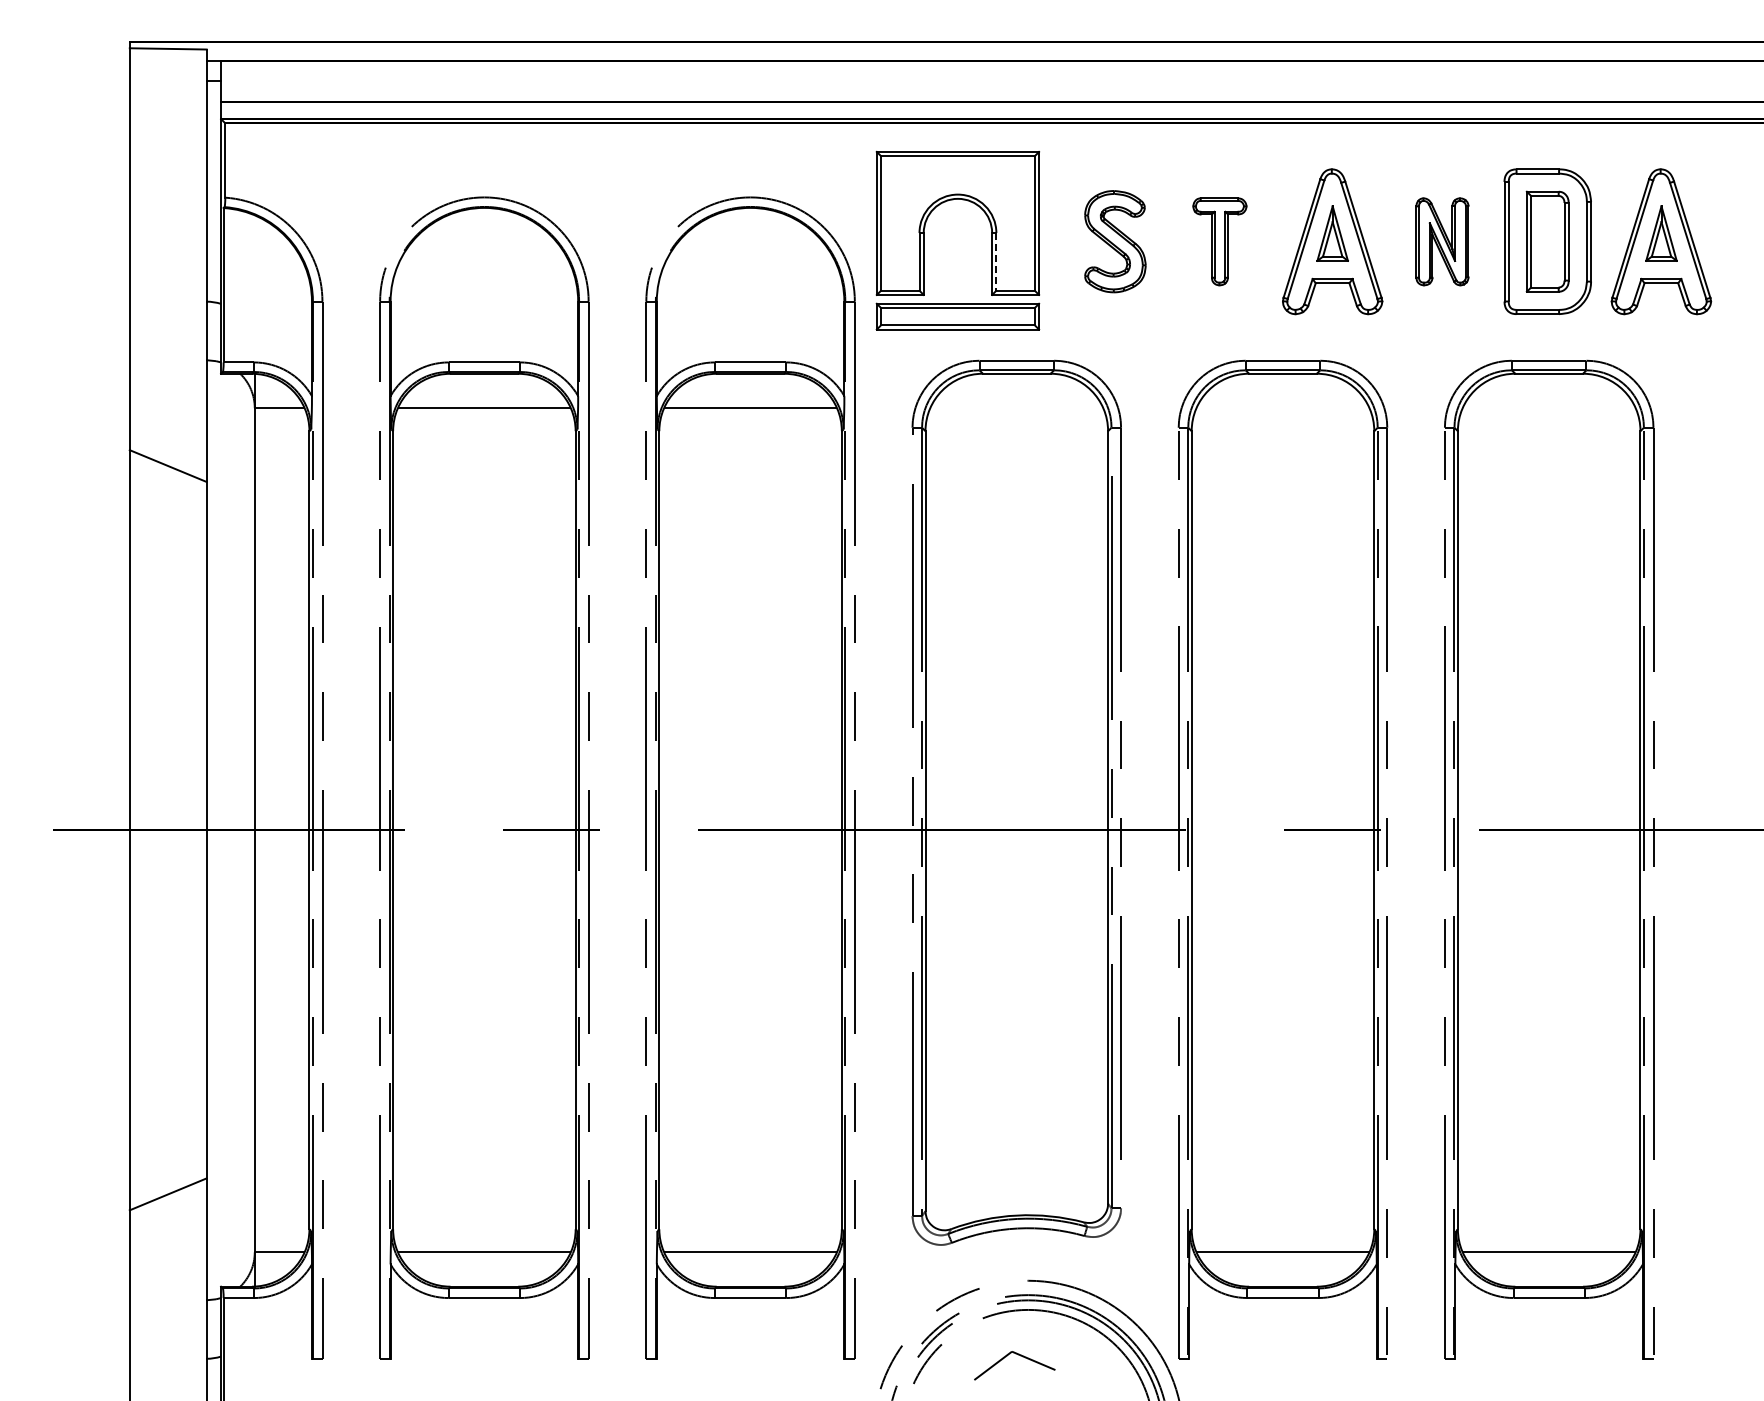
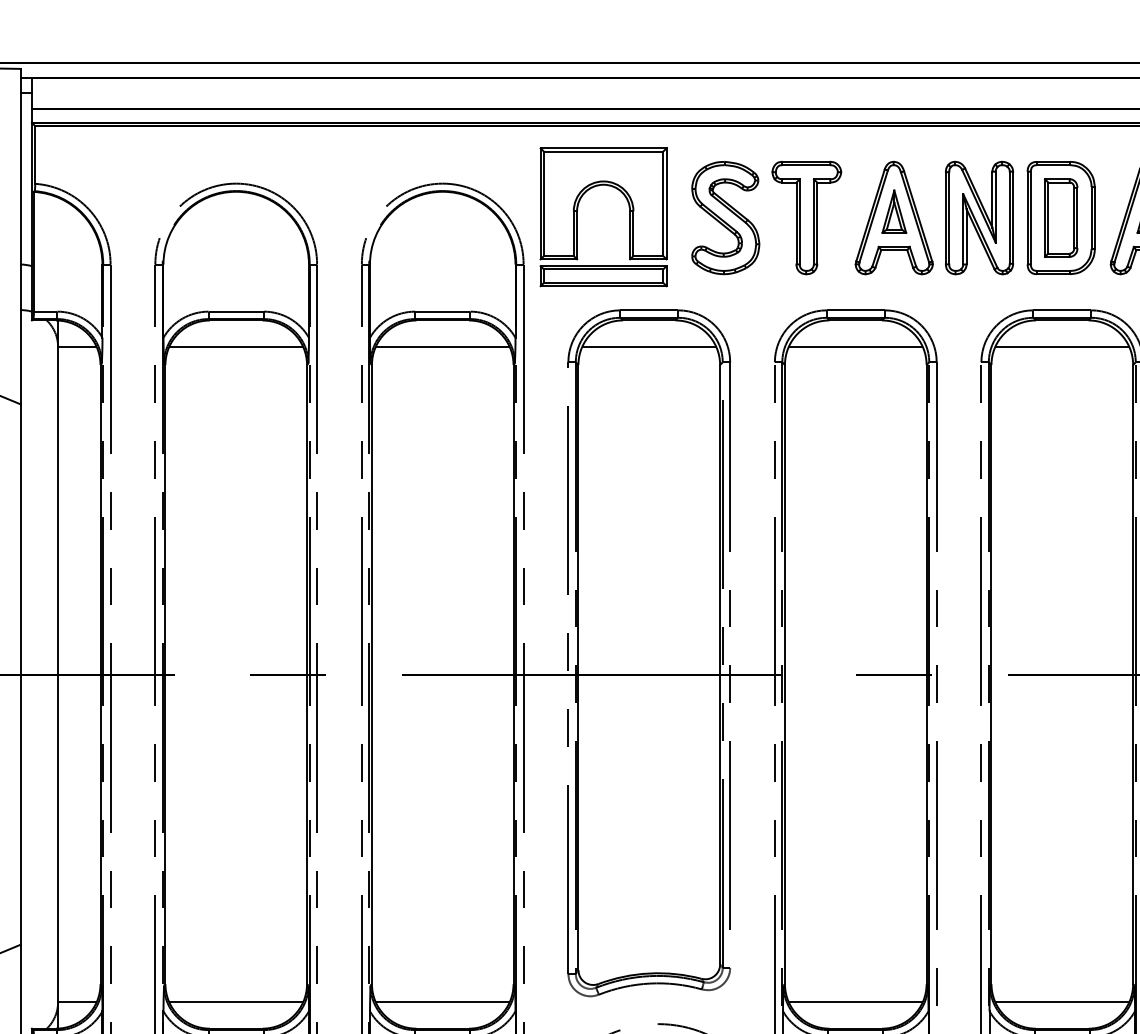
part: (1115, 241) -> (725, 217), size x1.43
part: (1219, 241) -> (806, 217), size x1.67
part: (1442, 241) -> (979, 217), size x1.67
line: (996, 261) -> (633, 233), dashed -> solid
line: (1016, 408) -> (649, 347), added
line: (1282, 408) -> (855, 347), added
line: (1548, 408) -> (1061, 347), added

